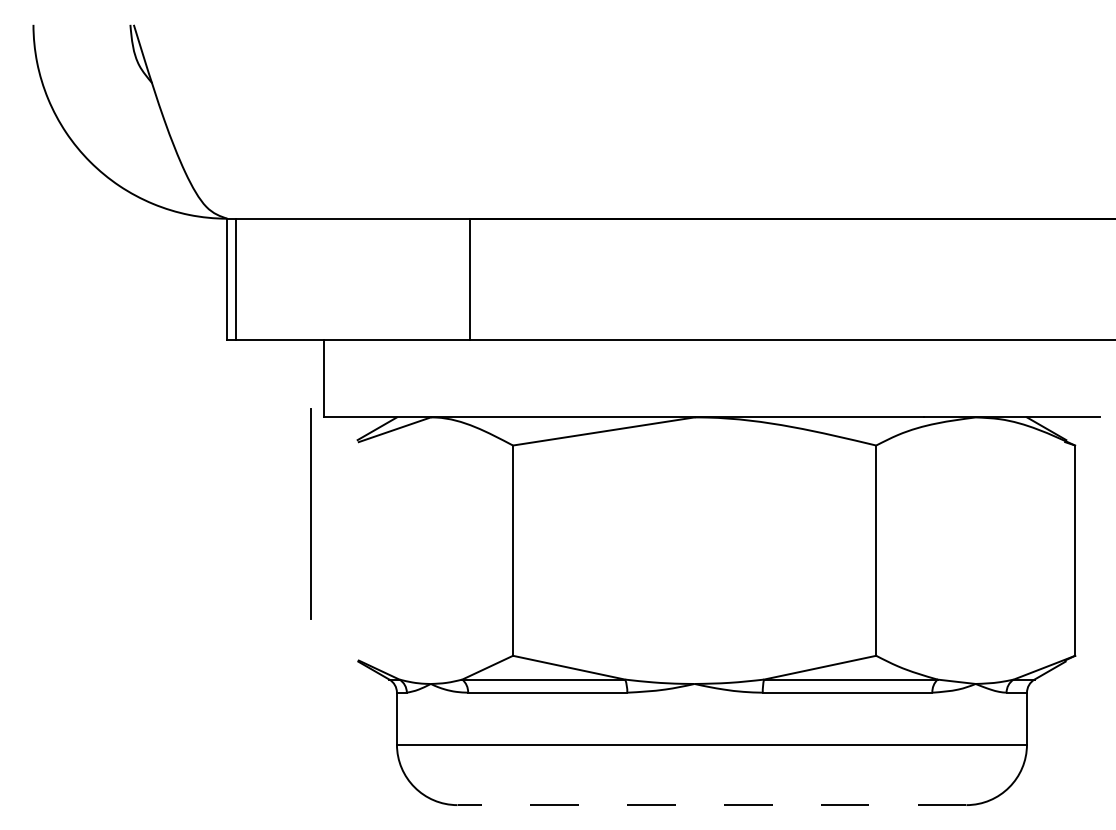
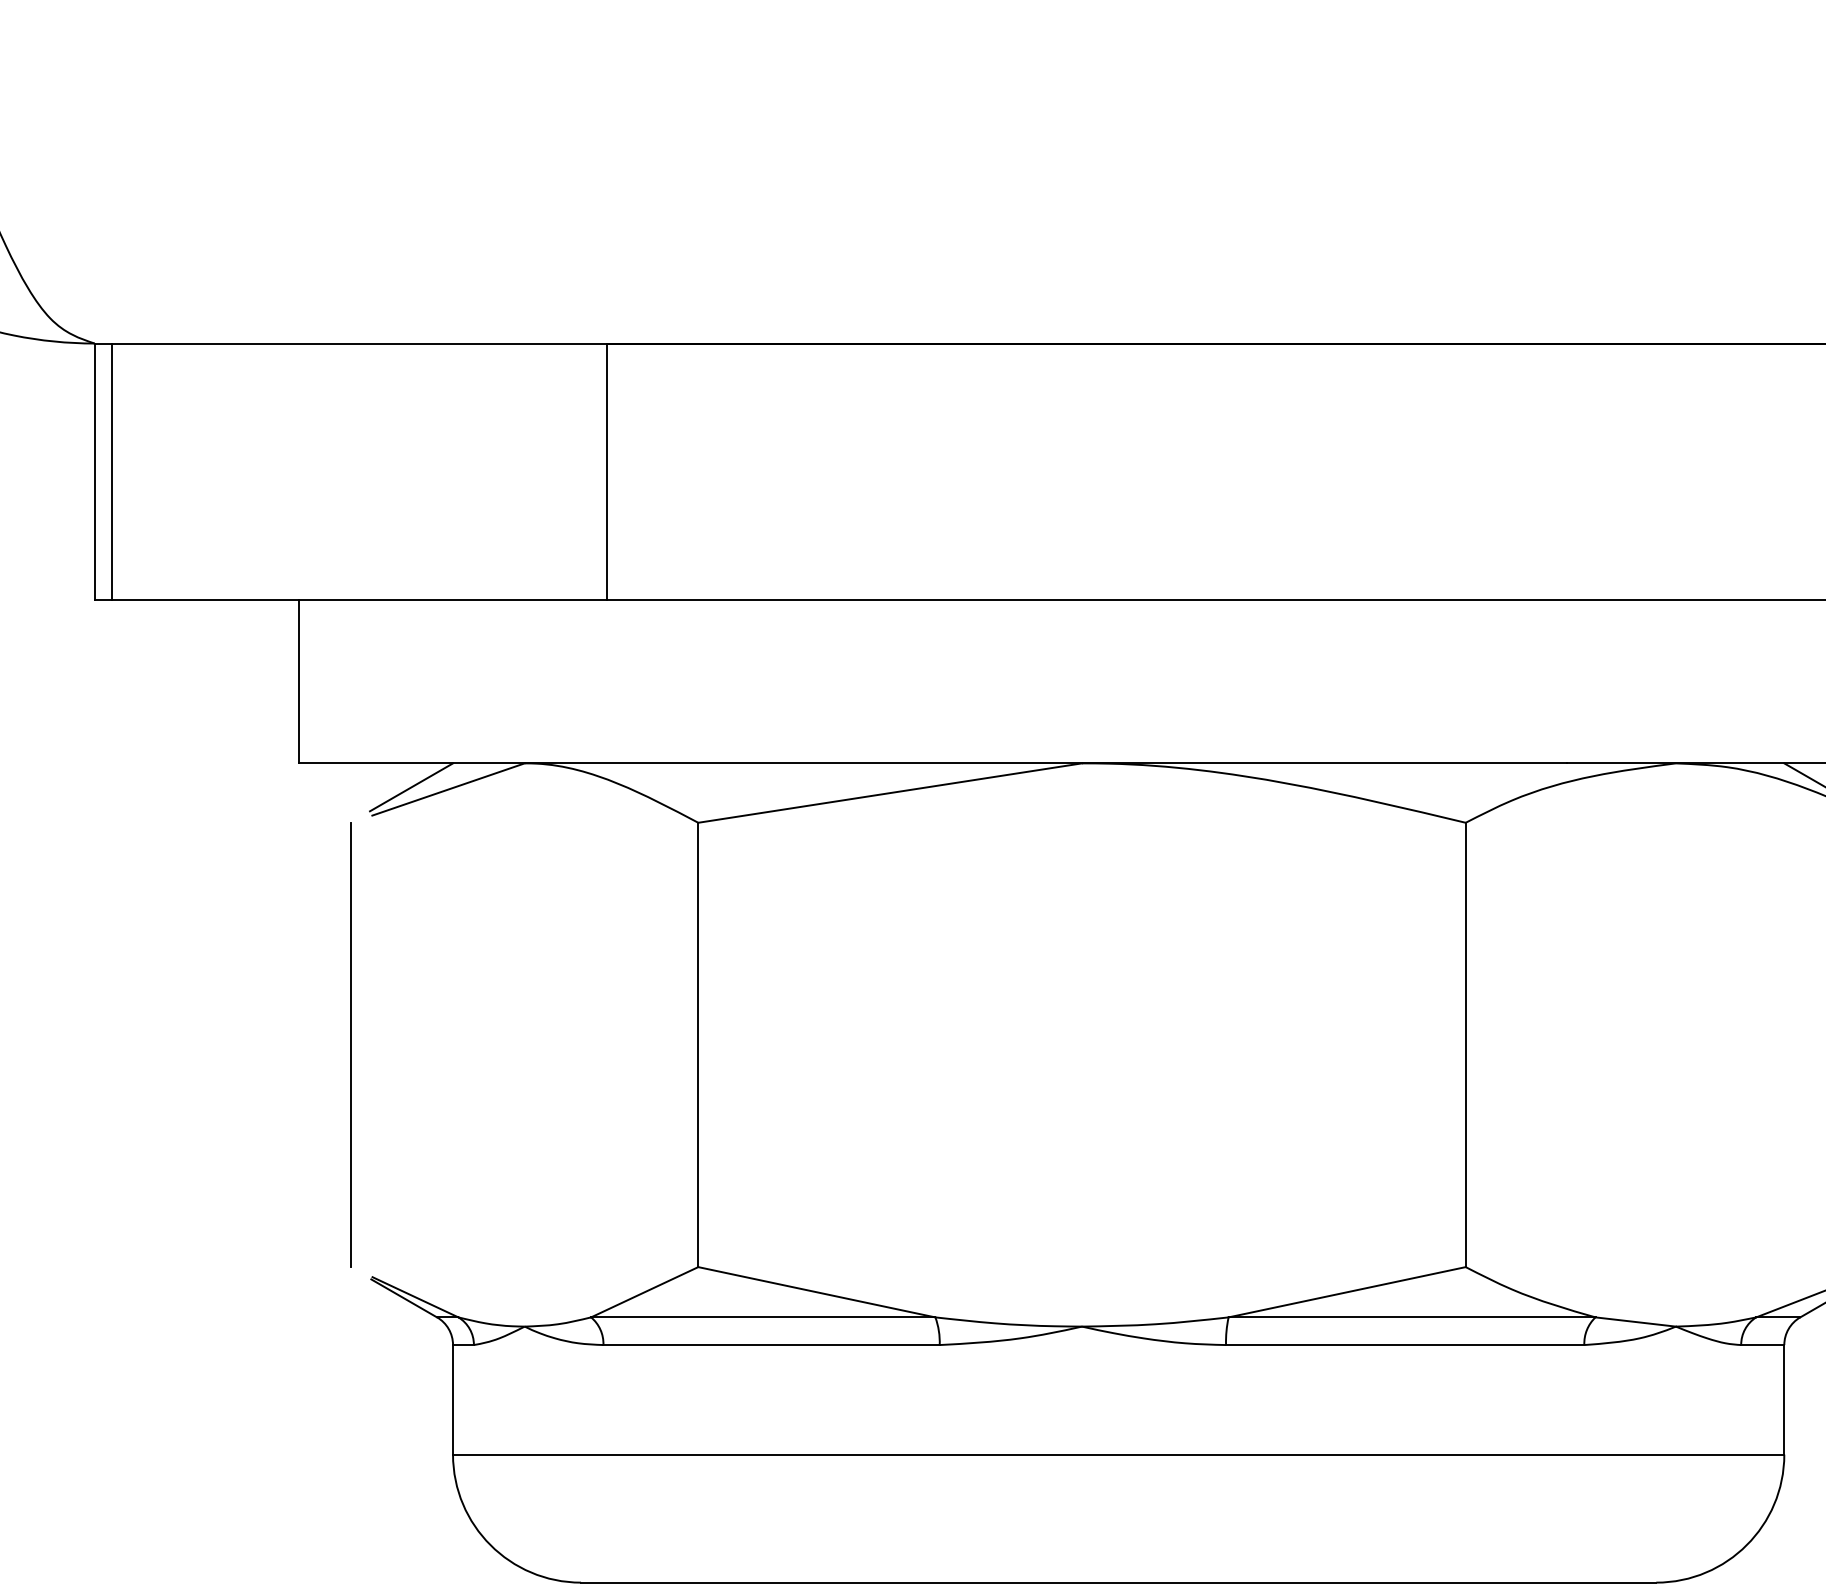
line: (310, 513) -> (350, 1044), moved
line: (711, 805) -> (1117, 1583), dashed -> solid

